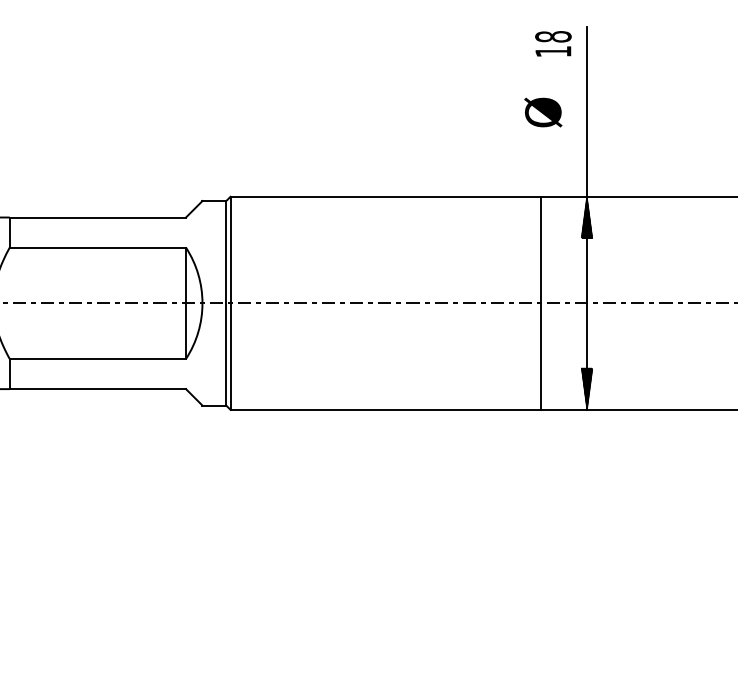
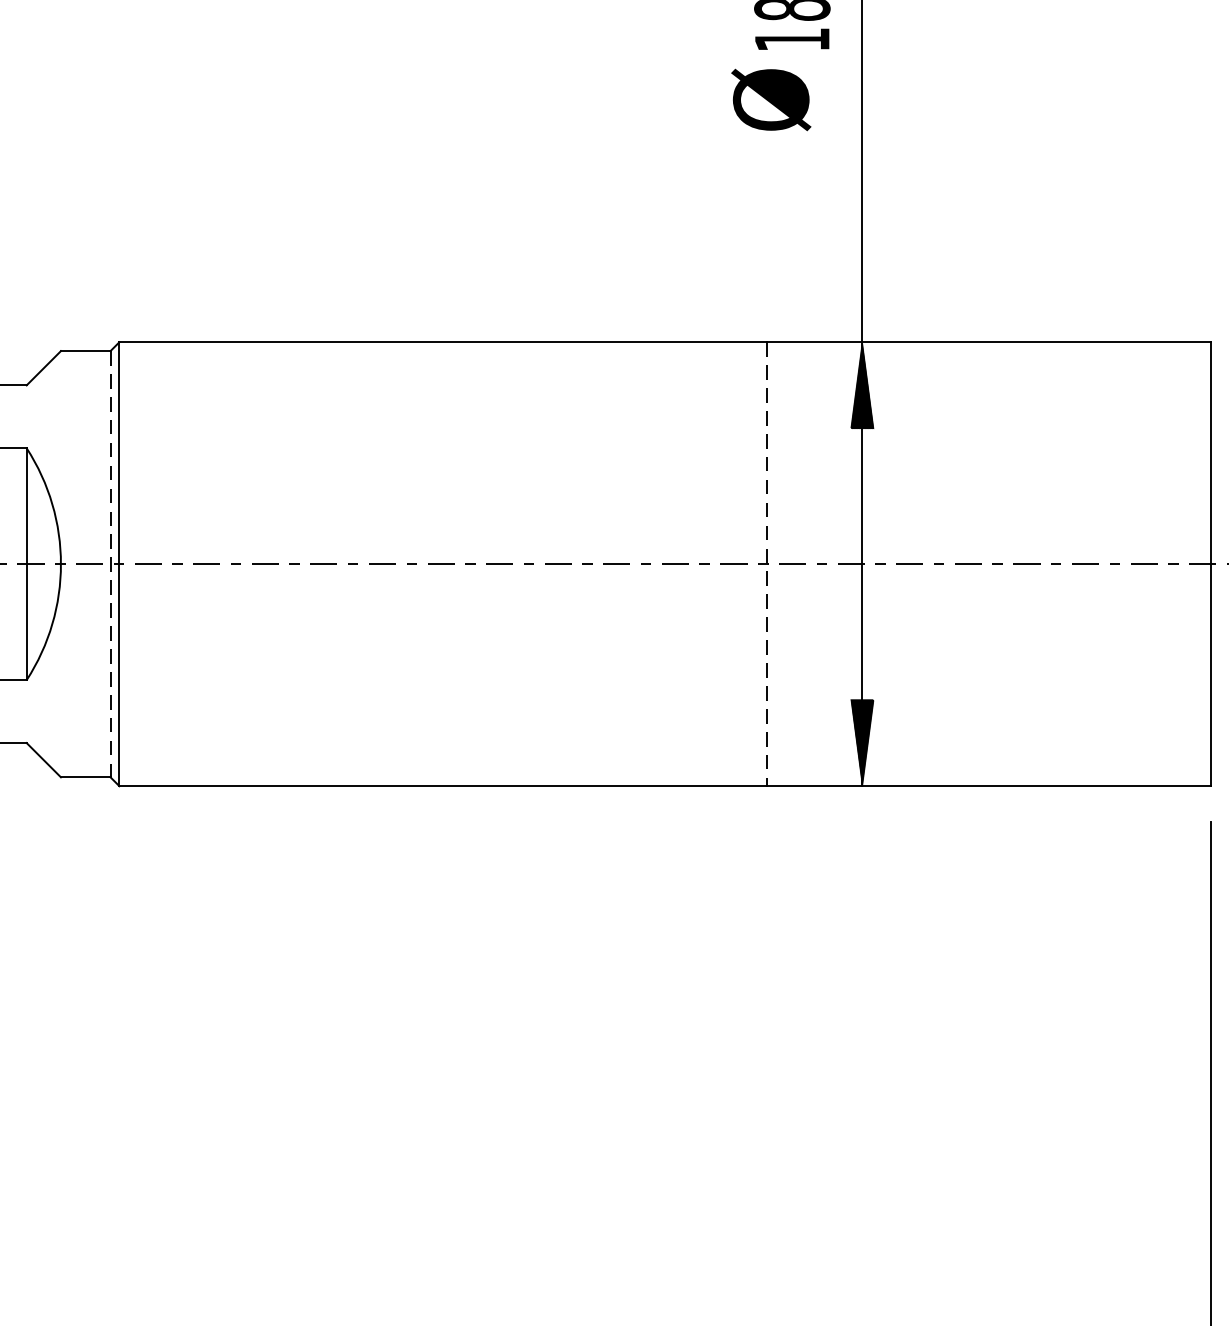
text: (543, 112) -> (771, 99), moved
line: (226, 303) -> (111, 564), solid -> dashed
line: (541, 303) -> (767, 564), solid -> dashed

